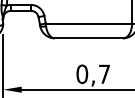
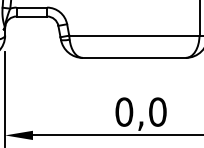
text: (104, 73) -> (157, 110), 0,7 -> 0,0

